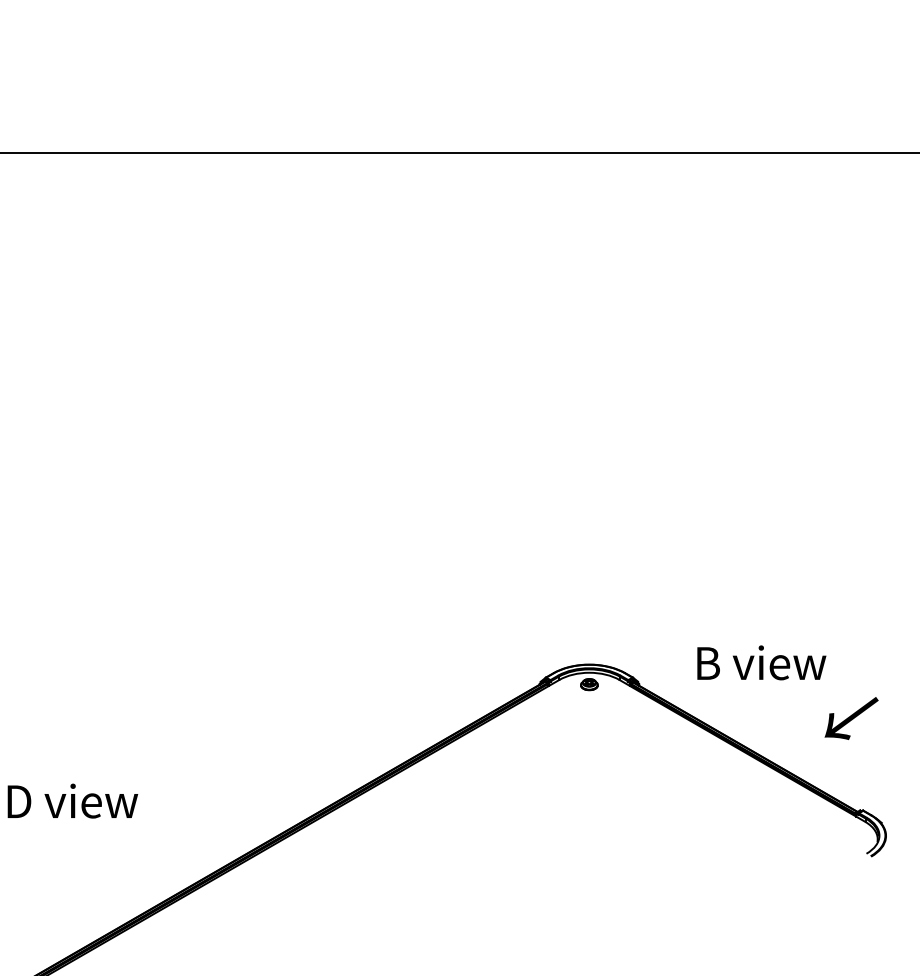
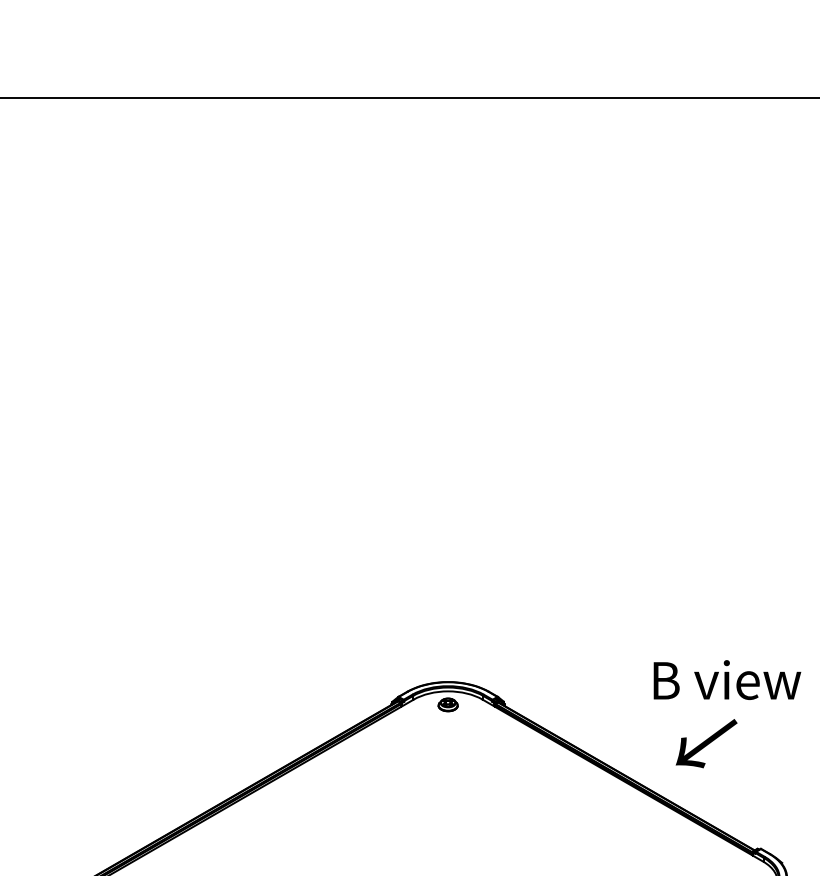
text: (761, 662) -> (727, 679), moved
text: (851, 718) -> (706, 743), moved

